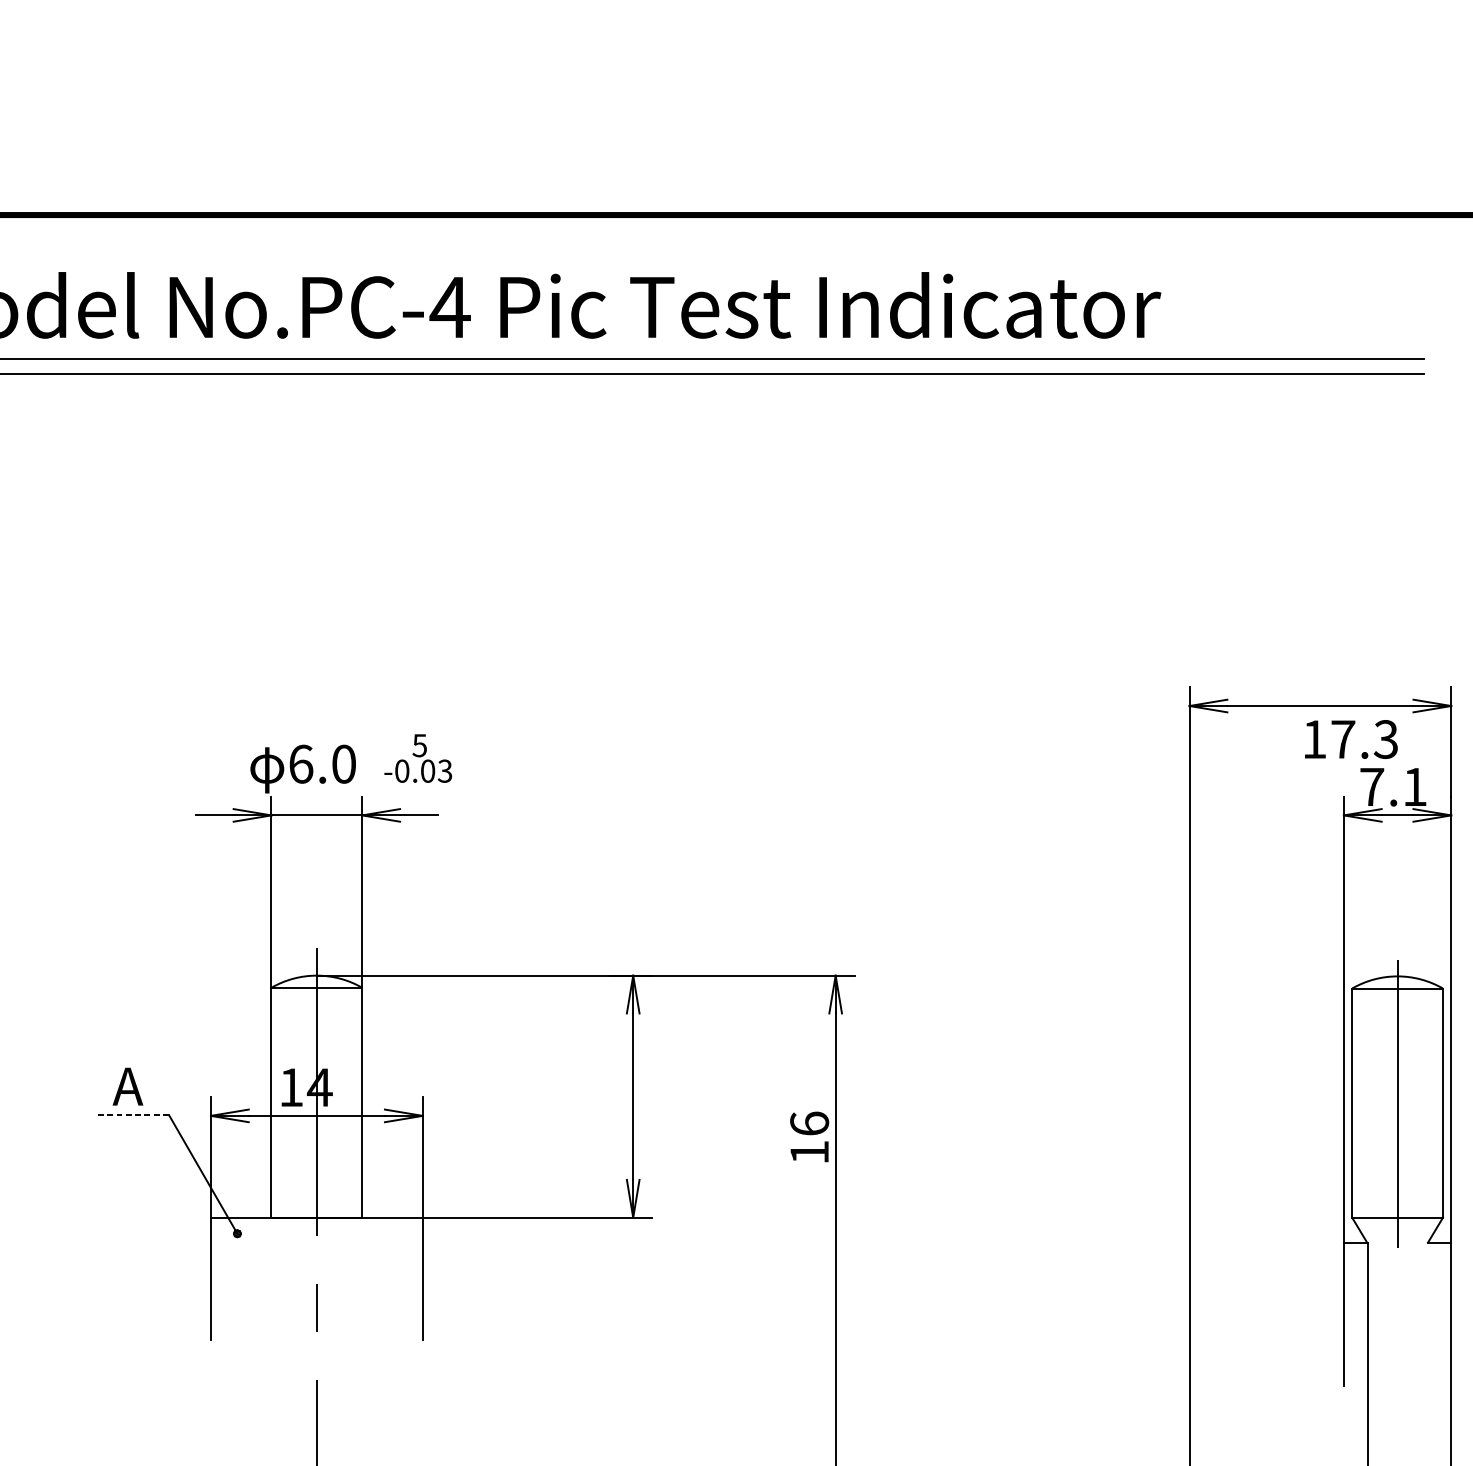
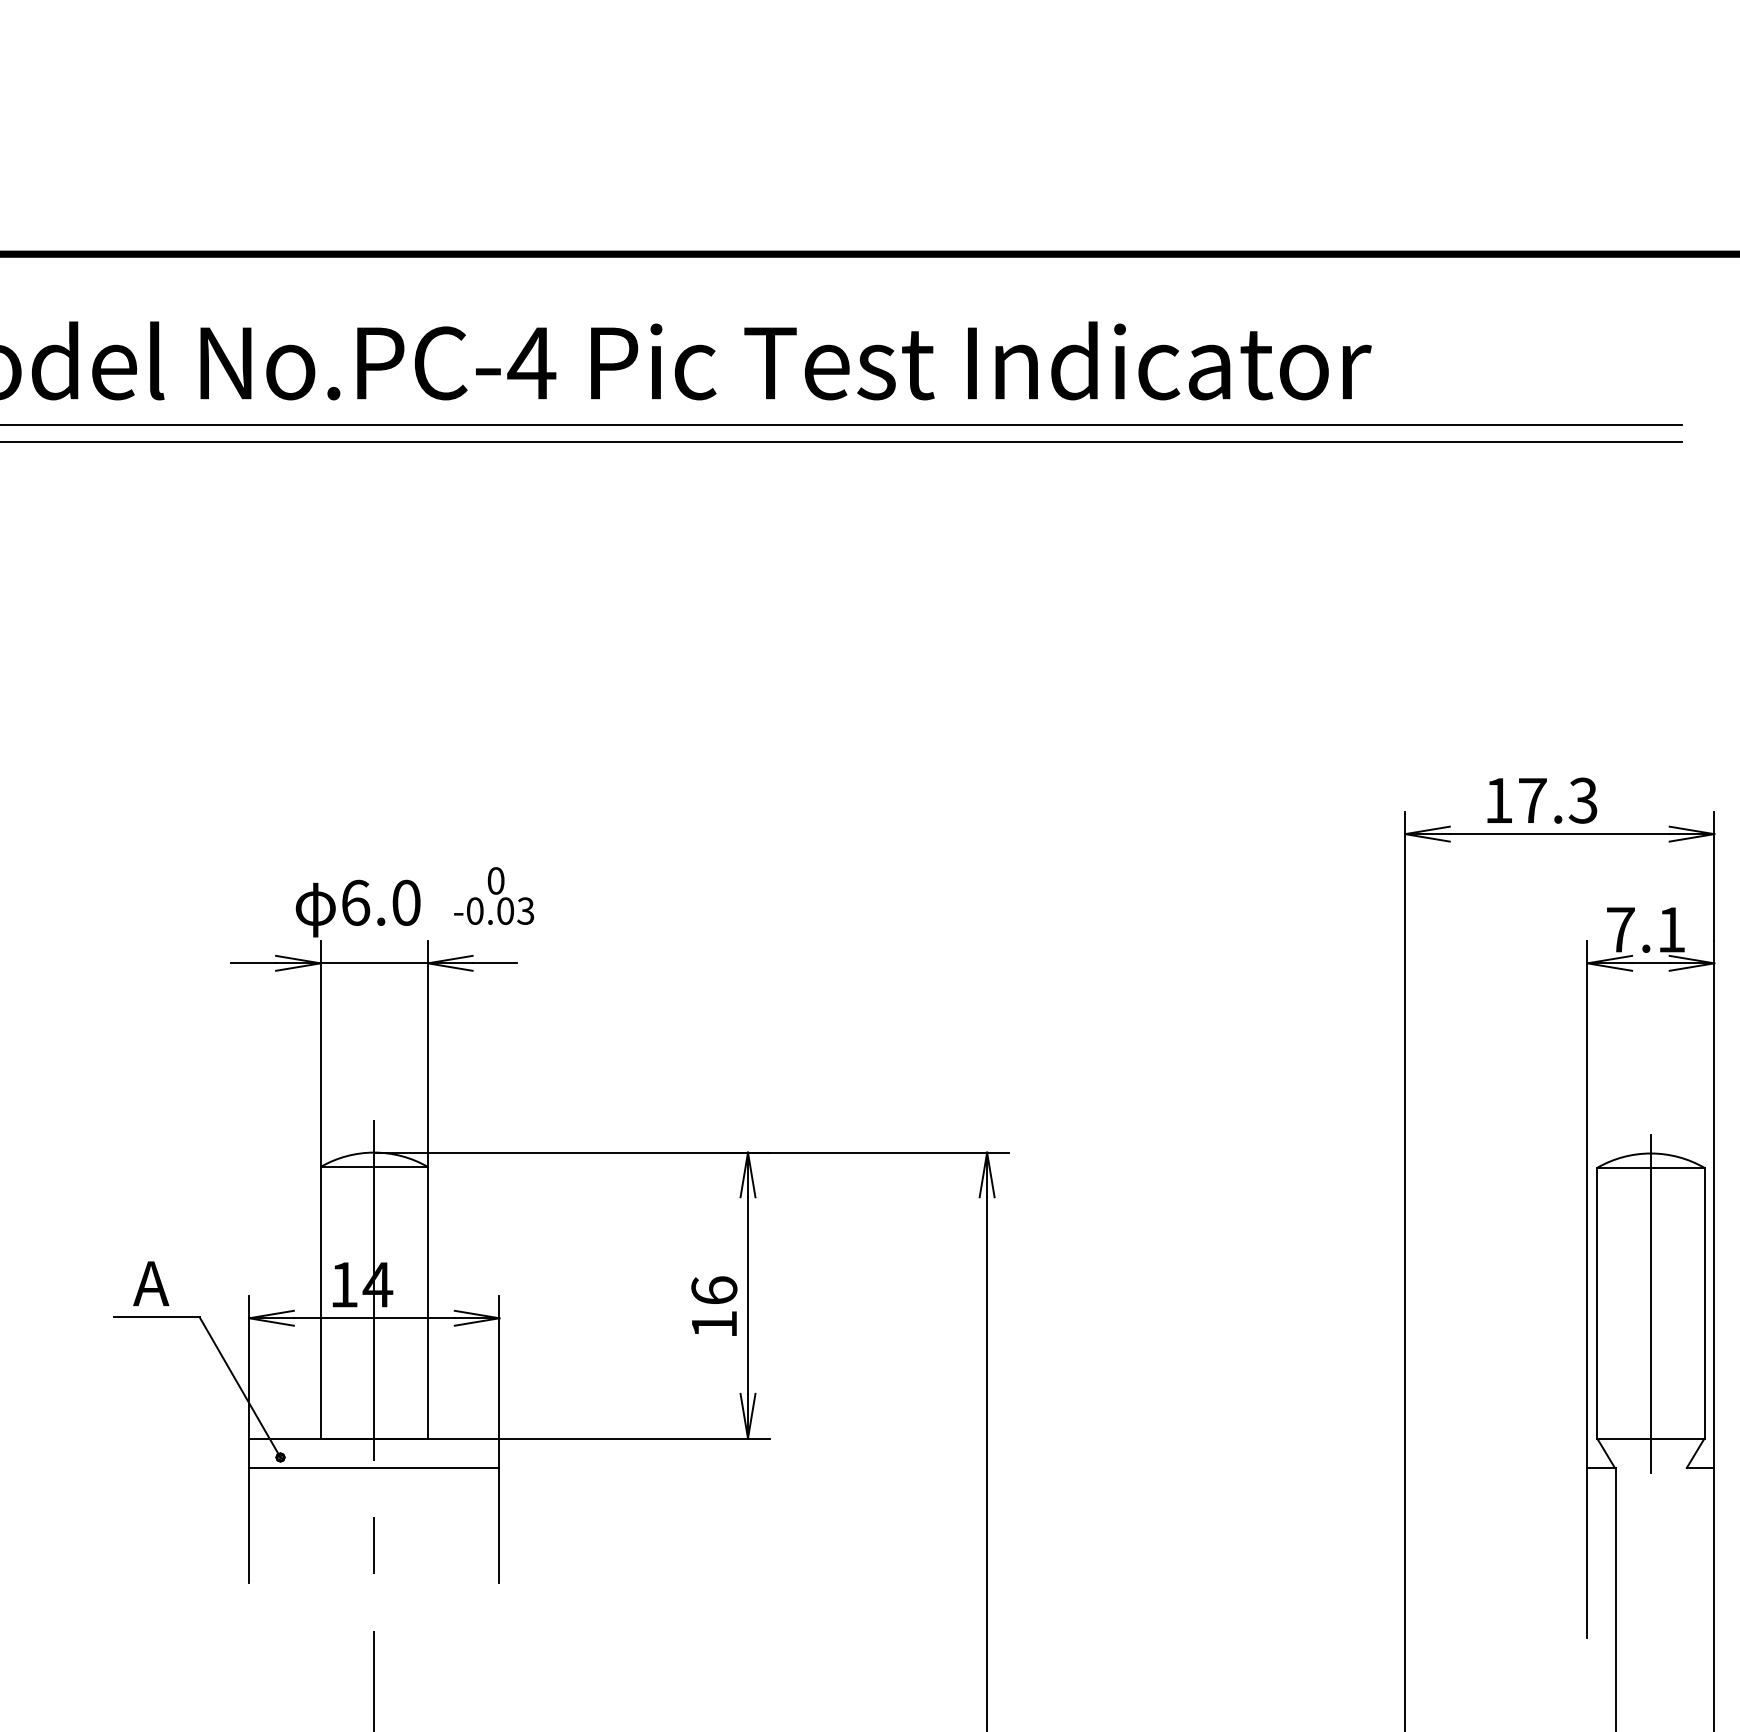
text: (1351, 739) -> (1542, 800), moved
text: (419, 745) -> (495, 880), 5 -> 0
line: (132, 1115) -> (156, 1317), dashed -> solid
text: (809, 1136) -> (714, 1305), moved
line: (317, 1243) -> (374, 1468), added

